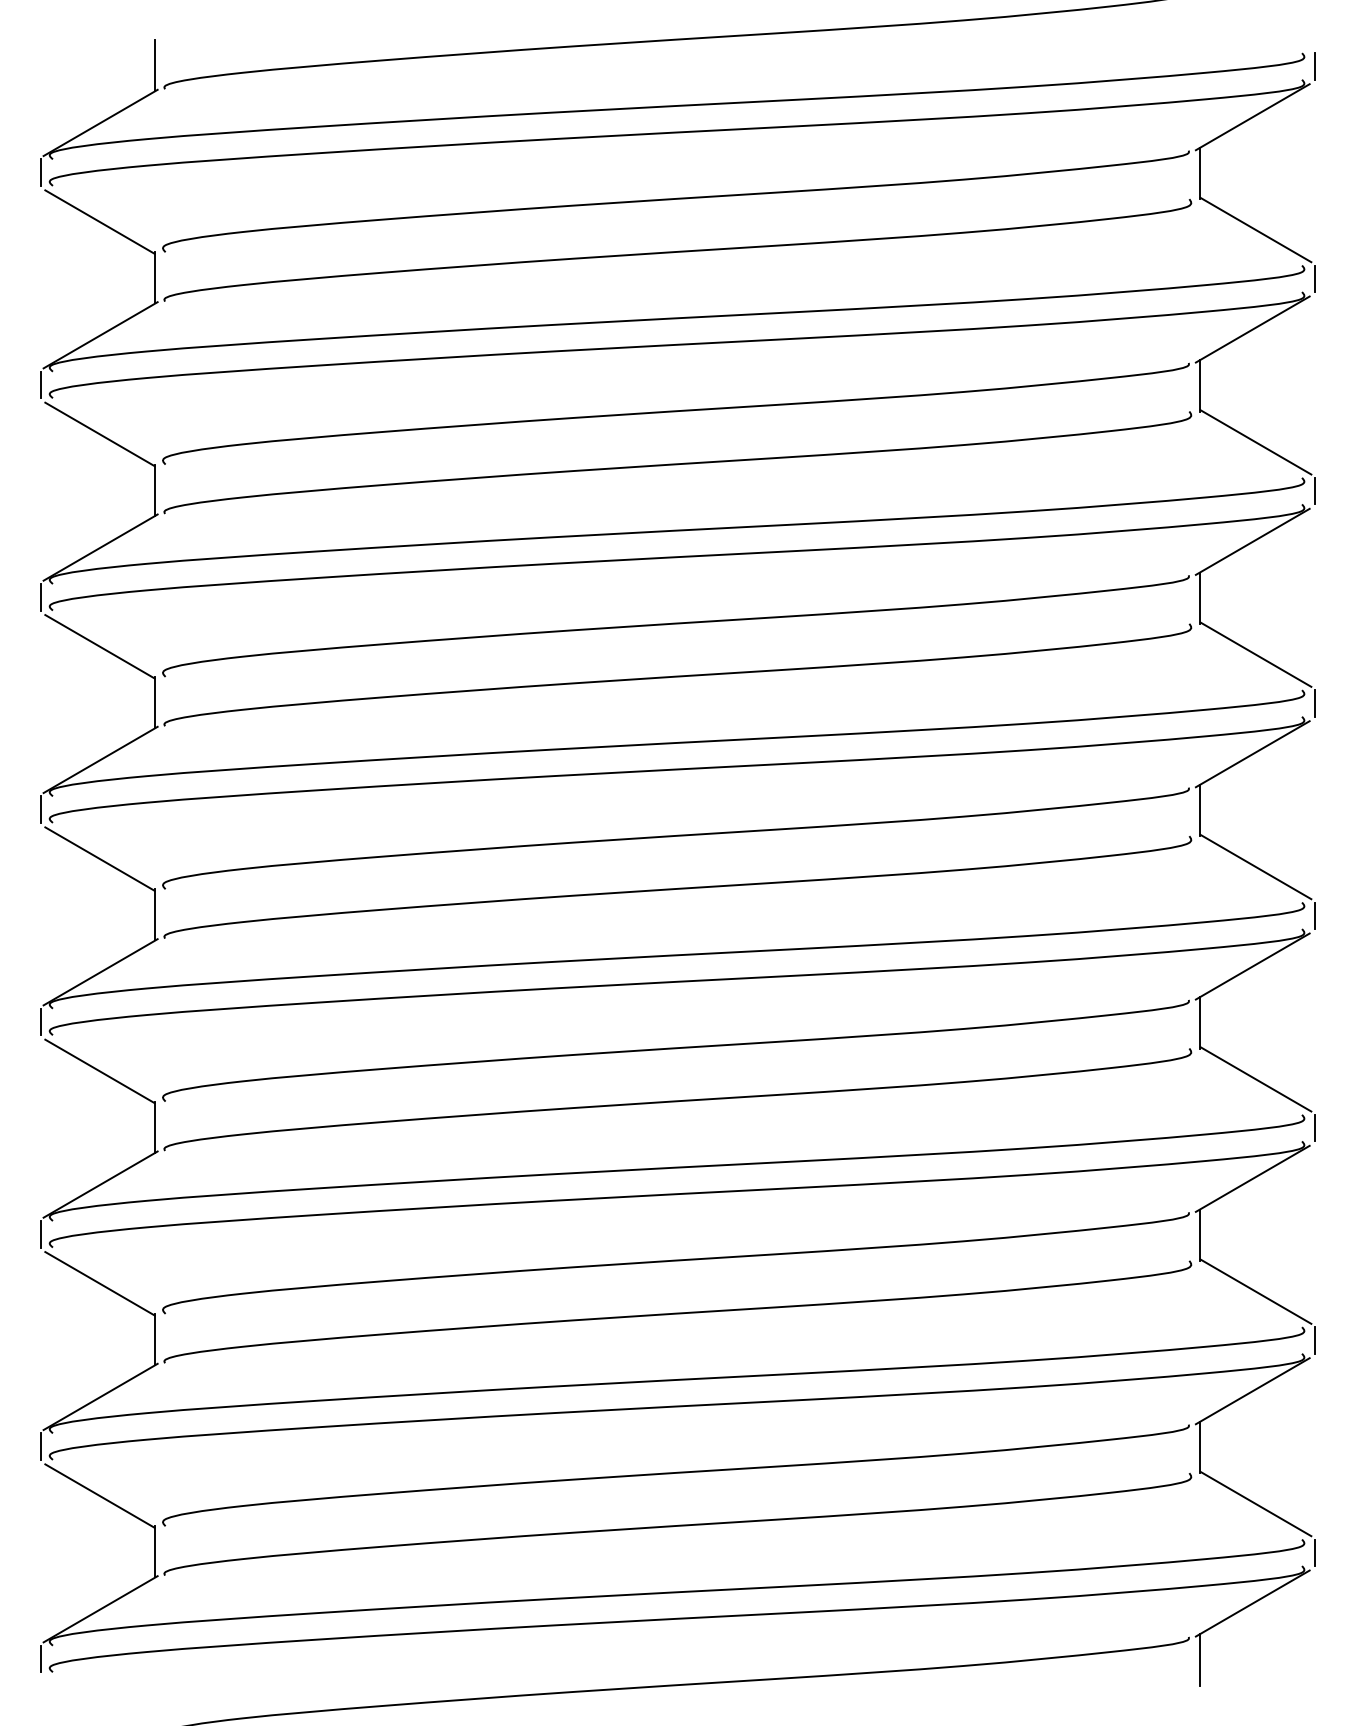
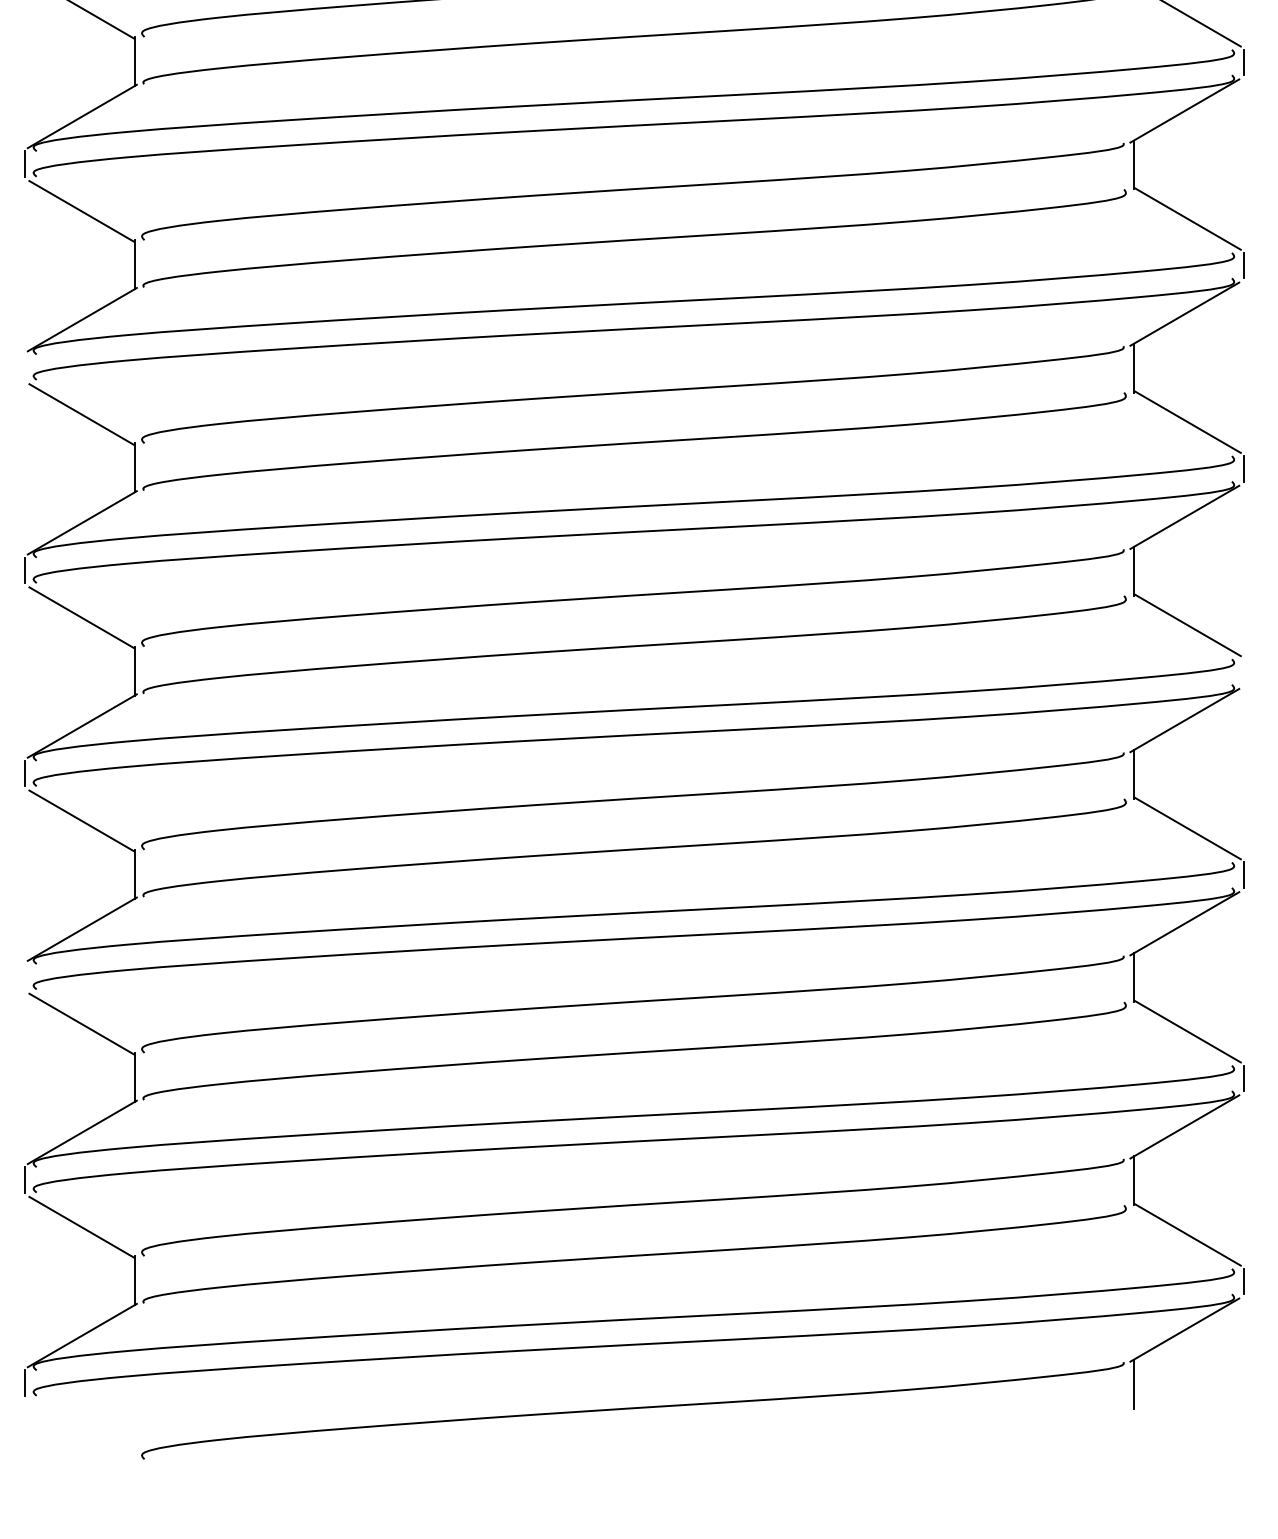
line: (40, 597) -> (24, 367), removed
line: (1314, 915) -> (1243, 671), removed
line: (40, 1234) -> (24, 976), removed

